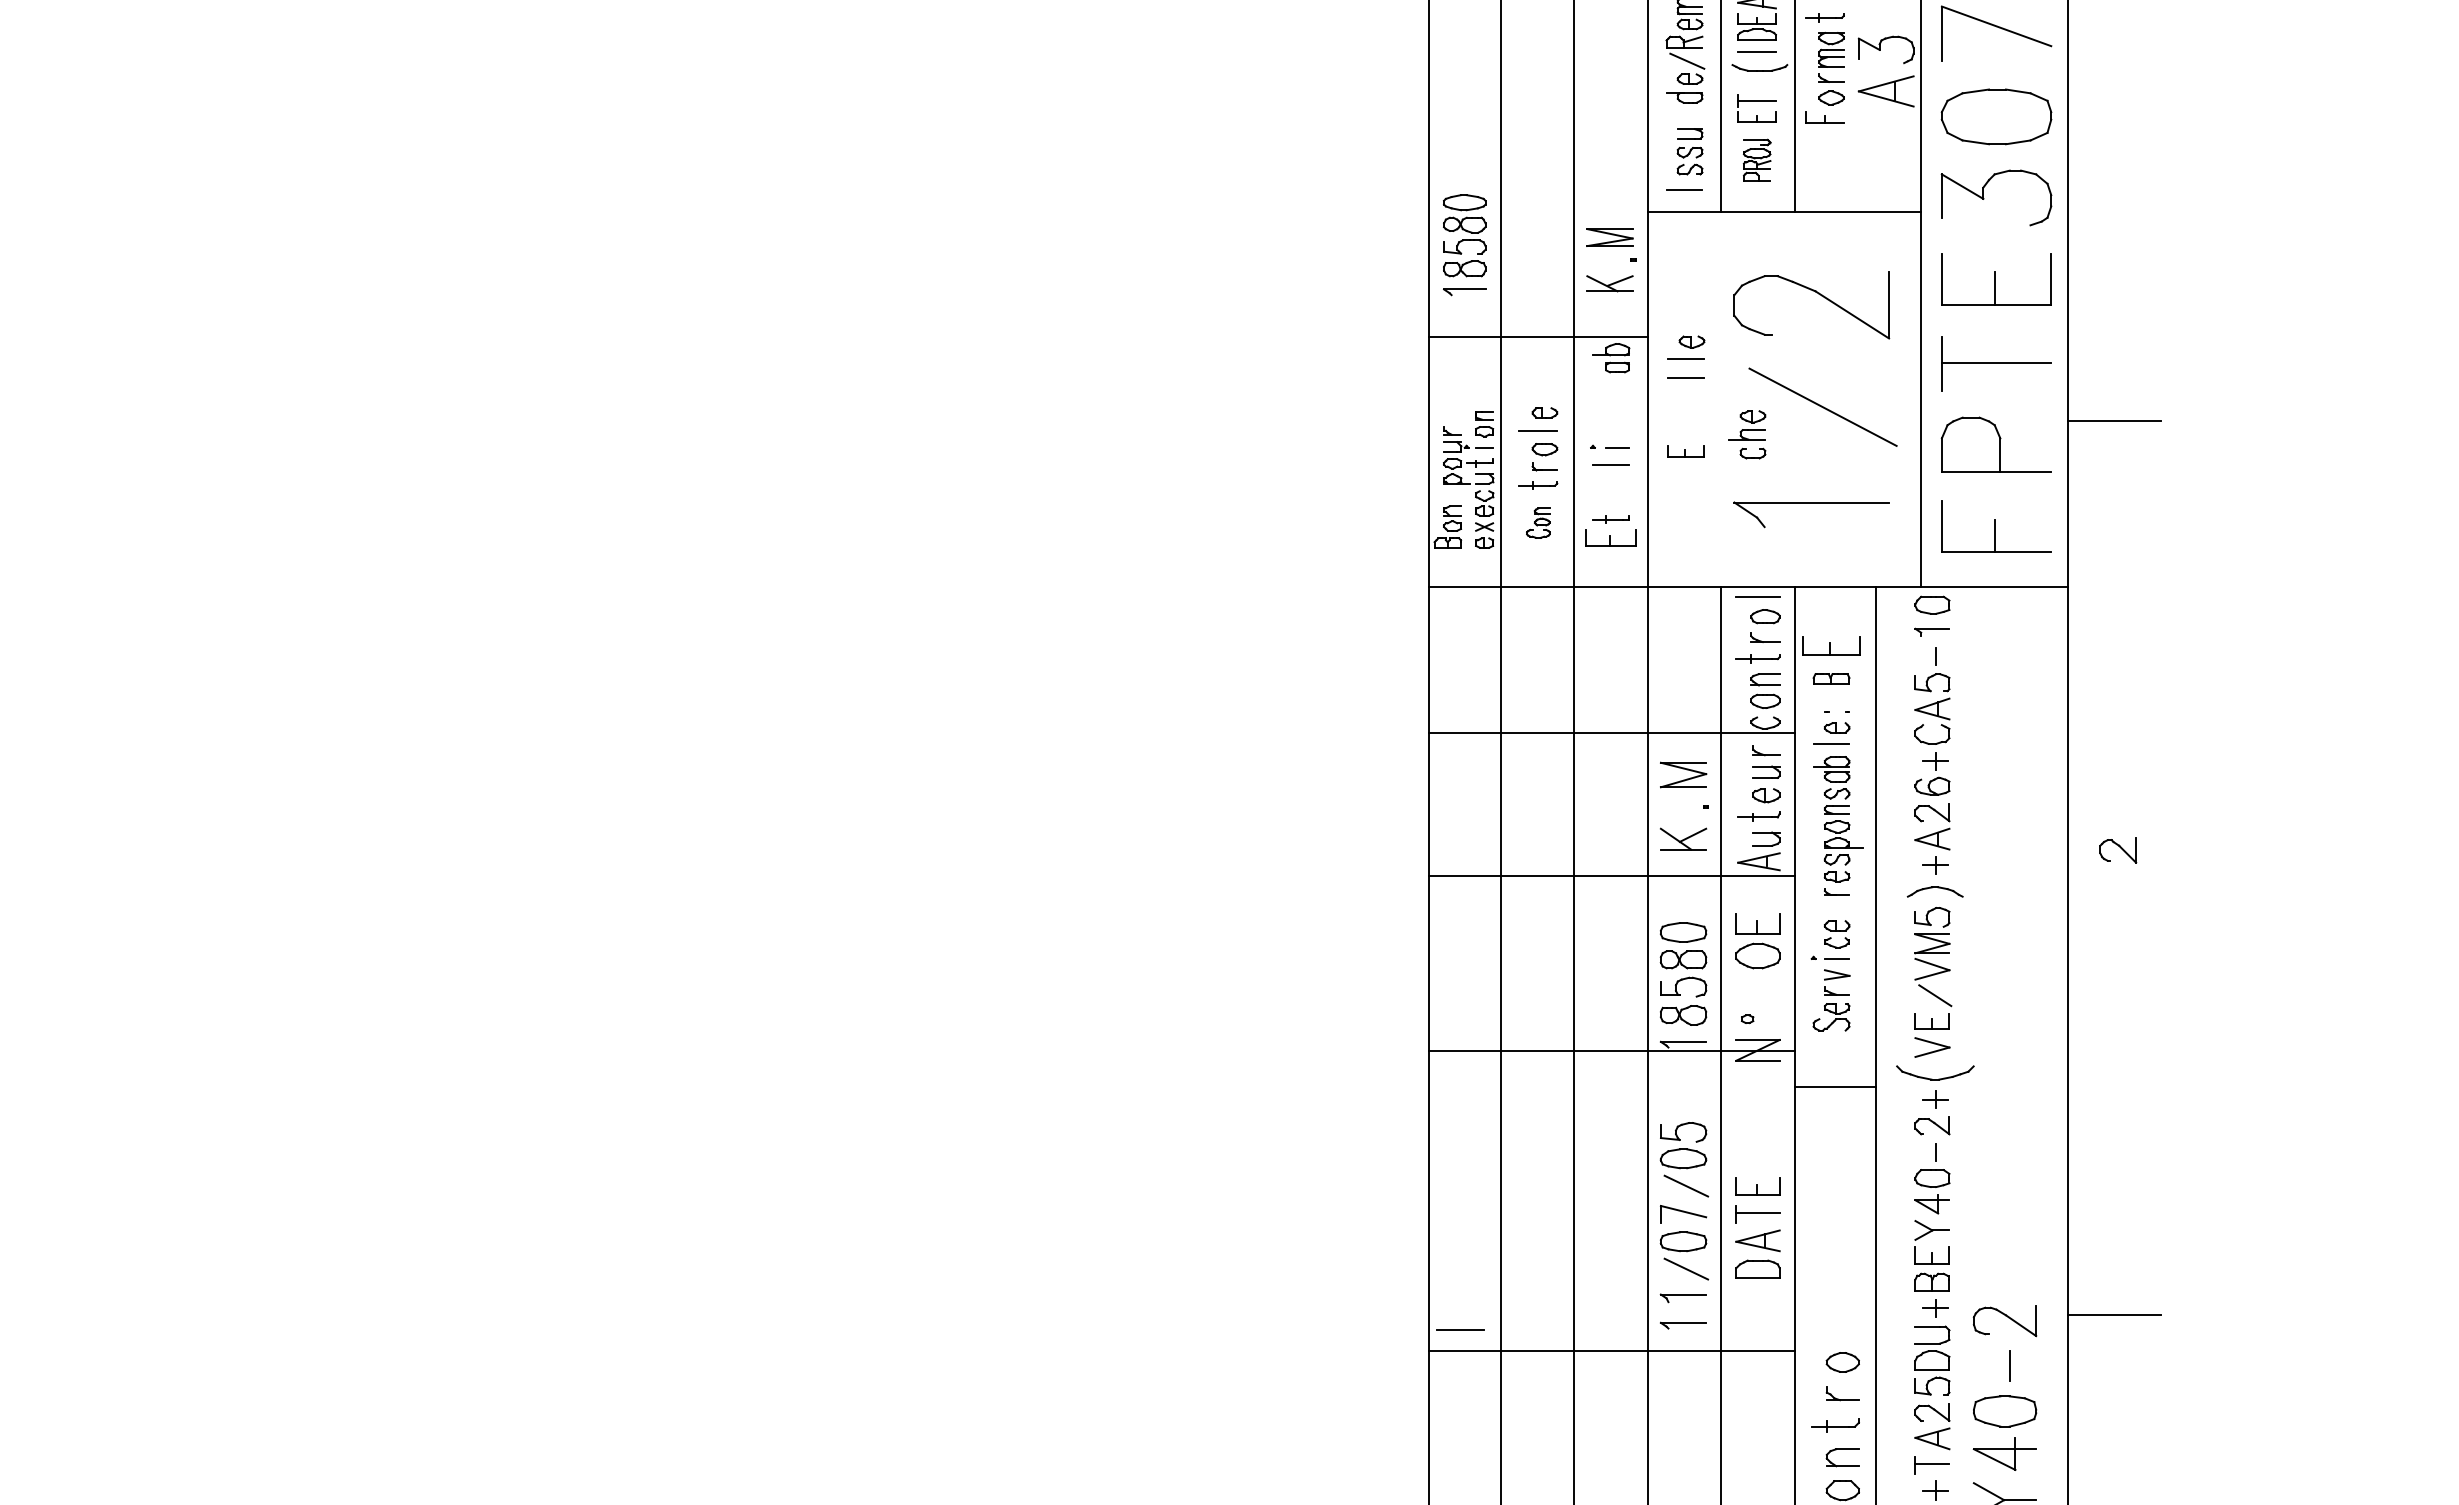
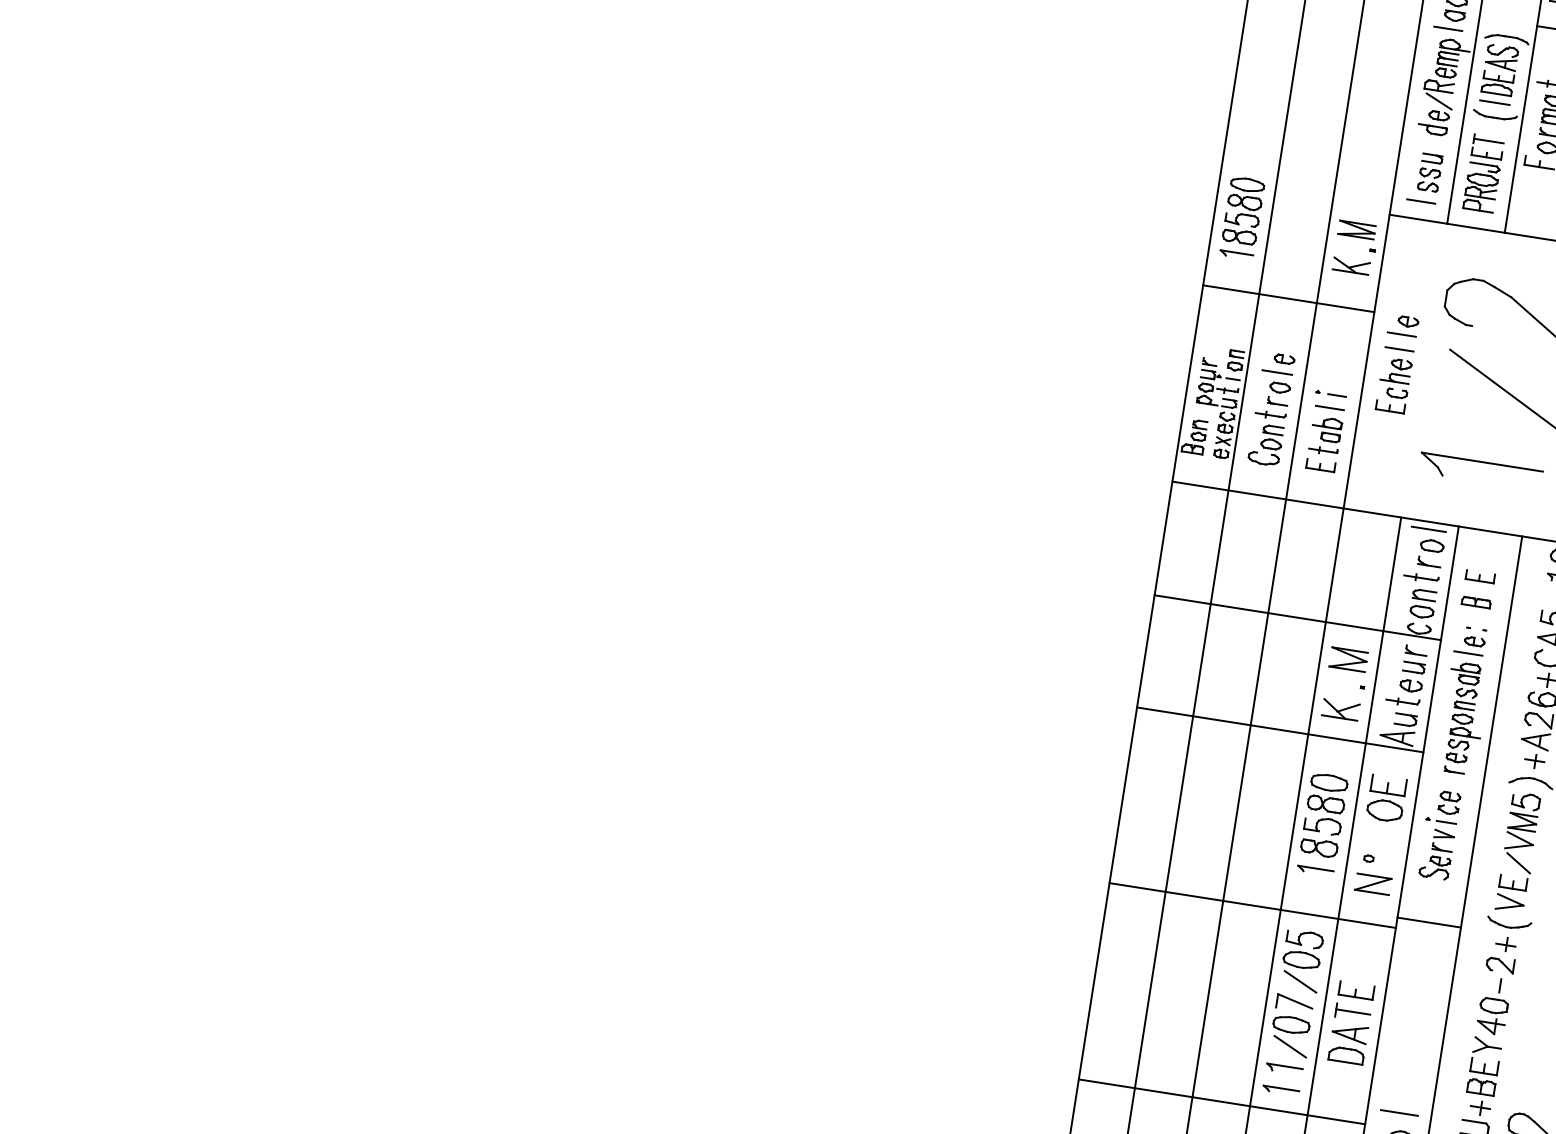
part: (1757, 160) -> (1481, 187), size x1.43
part: (1611, 358) -> (1326, 429), moved
part: (1747, 434) -> (1395, 377), moved
part: (1538, 522) -> (1266, 444), size x1.67
part: (1610, 538) -> (1320, 465), size x0.71
part: (1831, 645) -> (1480, 576), size x0.62
line: (1611, 1051) -> (1252, 905), moved
part: (1934, 1072) -> (1508, 923), size x0.71
line: (1460, 1329) -> (1399, 1112), moved

